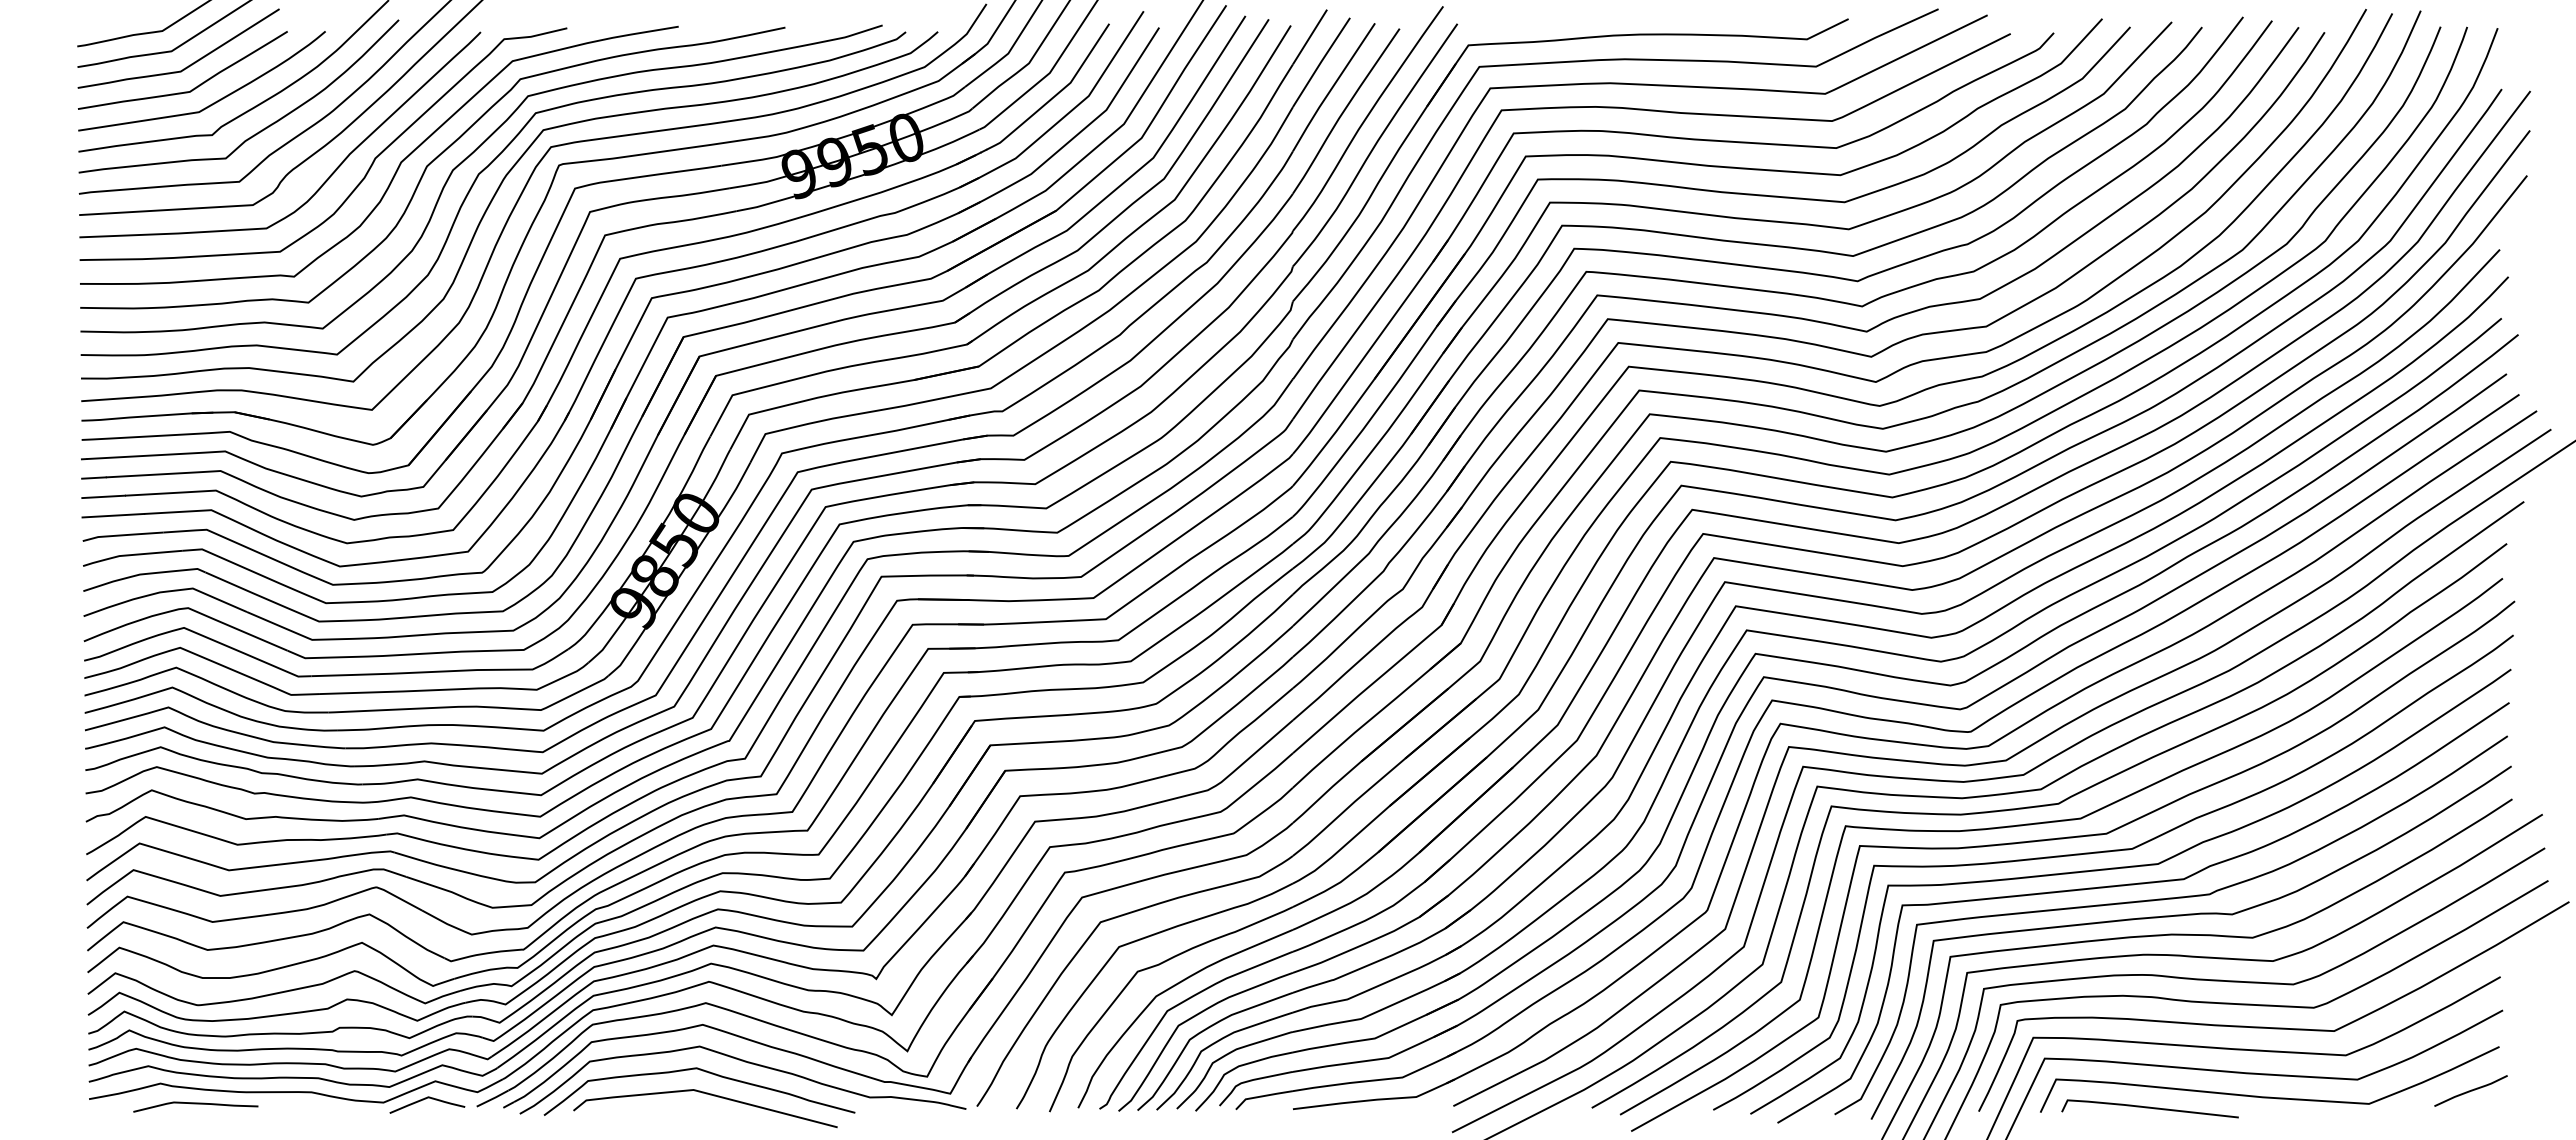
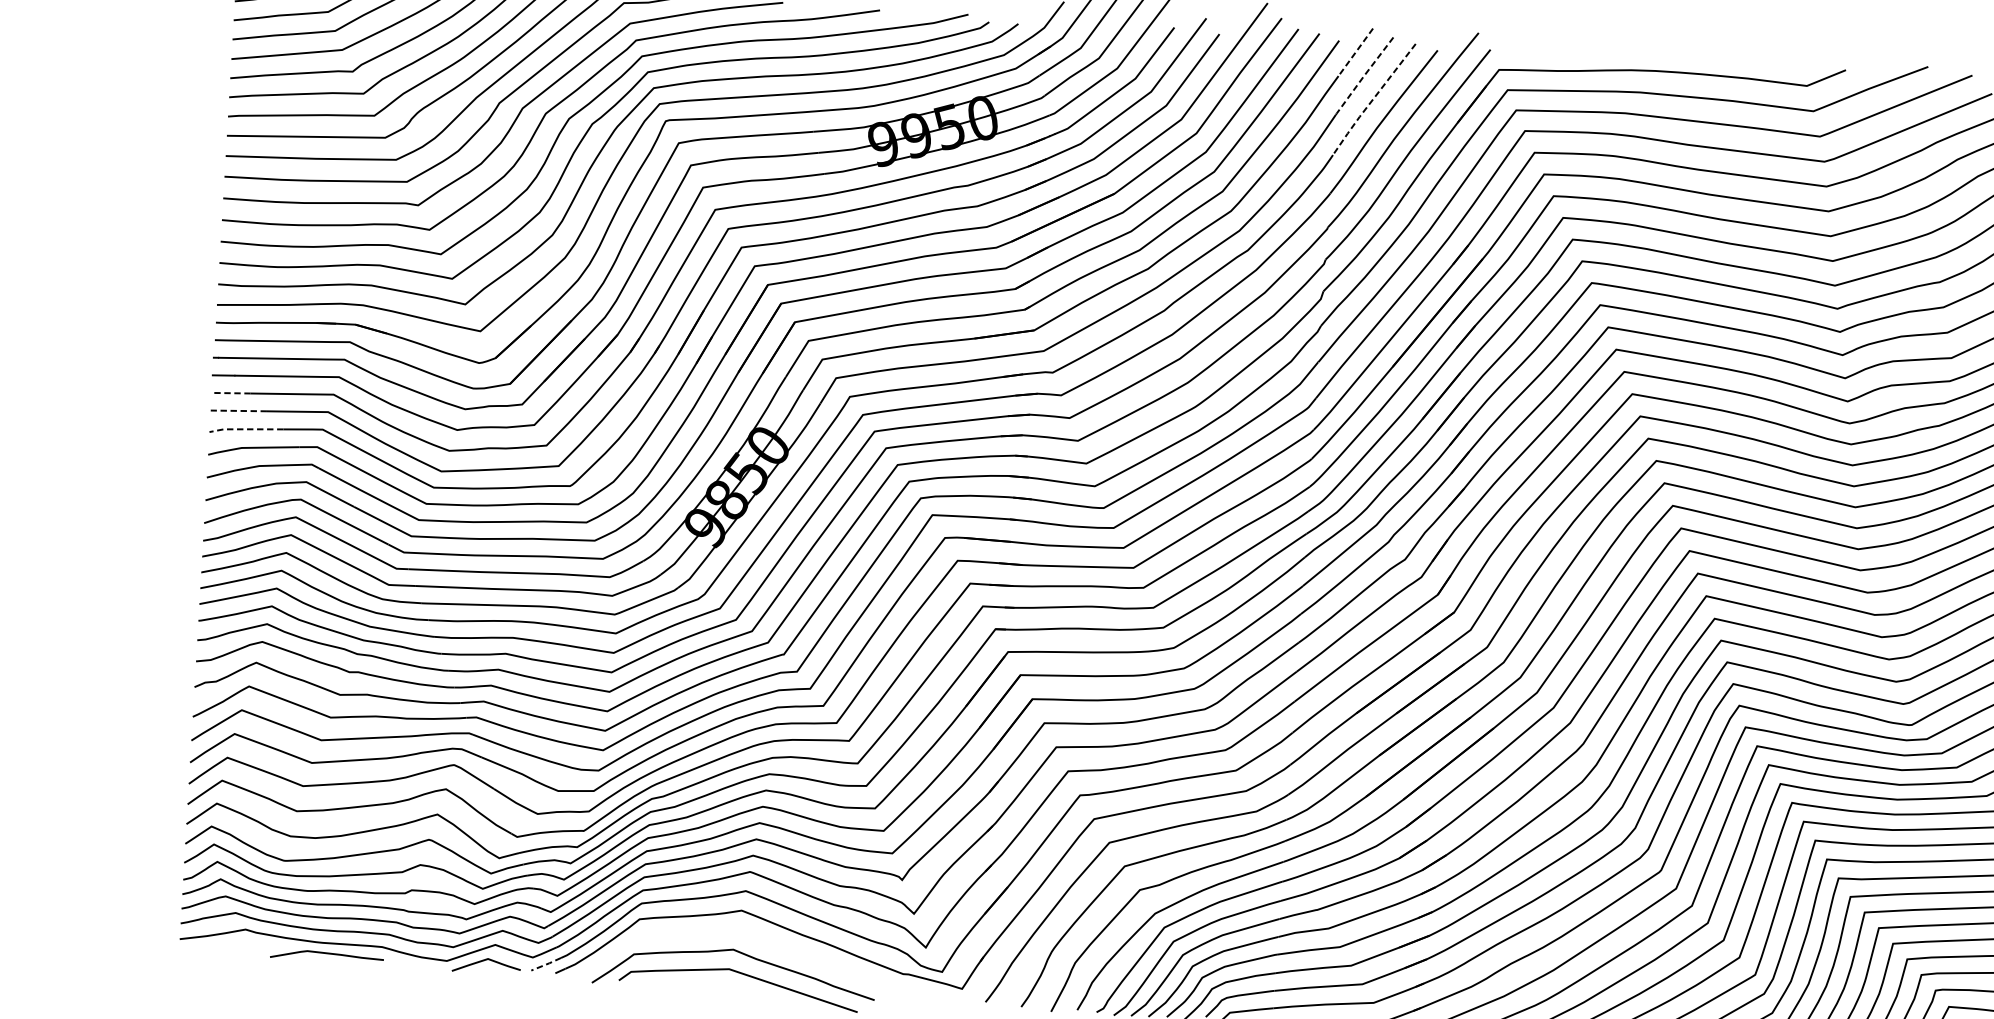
line: (1309, 37) -> (1355, 52), solid -> dashed
line: (1320, 62) -> (1363, 76), solid -> dashed
line: (1332, 88) -> (1372, 100), solid -> dashed
line: (103, 496) -> (231, 392), solid -> dashed
line: (113, 515) -> (239, 410), solid -> dashed
line: (122, 535) -> (245, 429), solid -> dashed
curve: (748, 1063) -> (780, 948), removed
line: (493, 1098) -> (547, 964), solid -> dashed
curve: (195, 1104) -> (326, 954), moved

